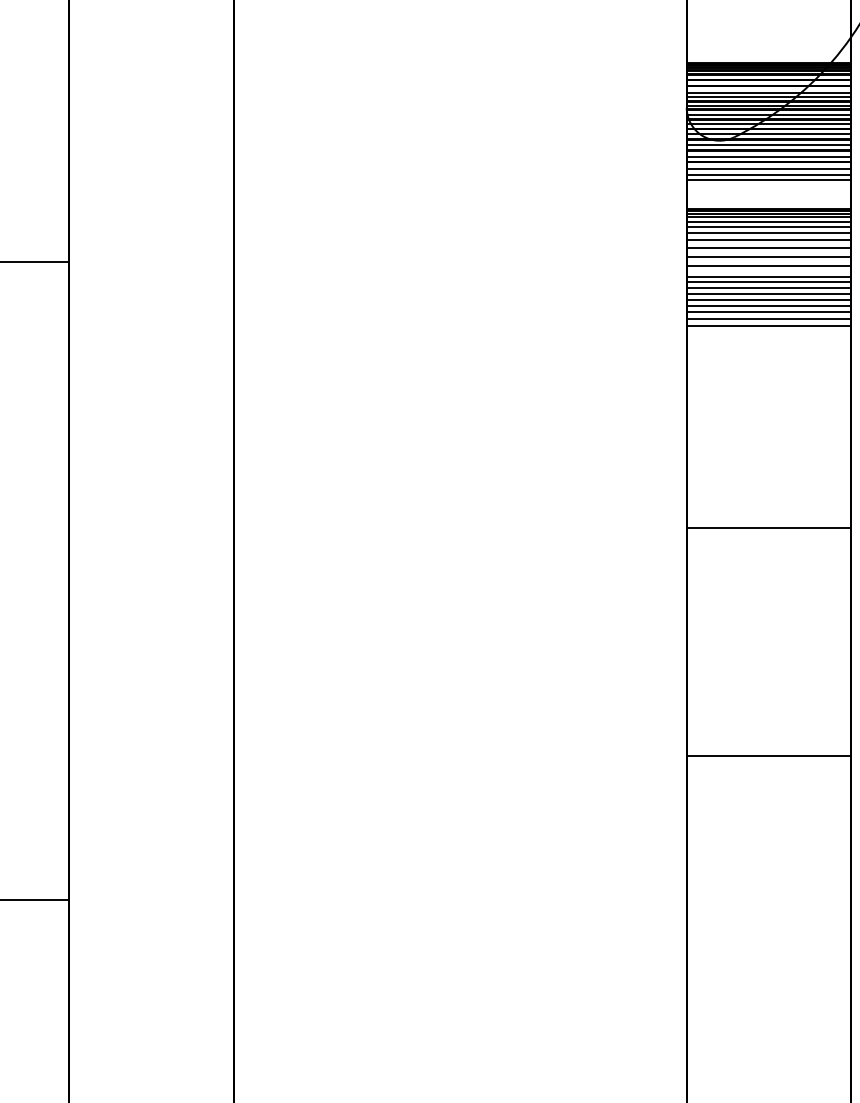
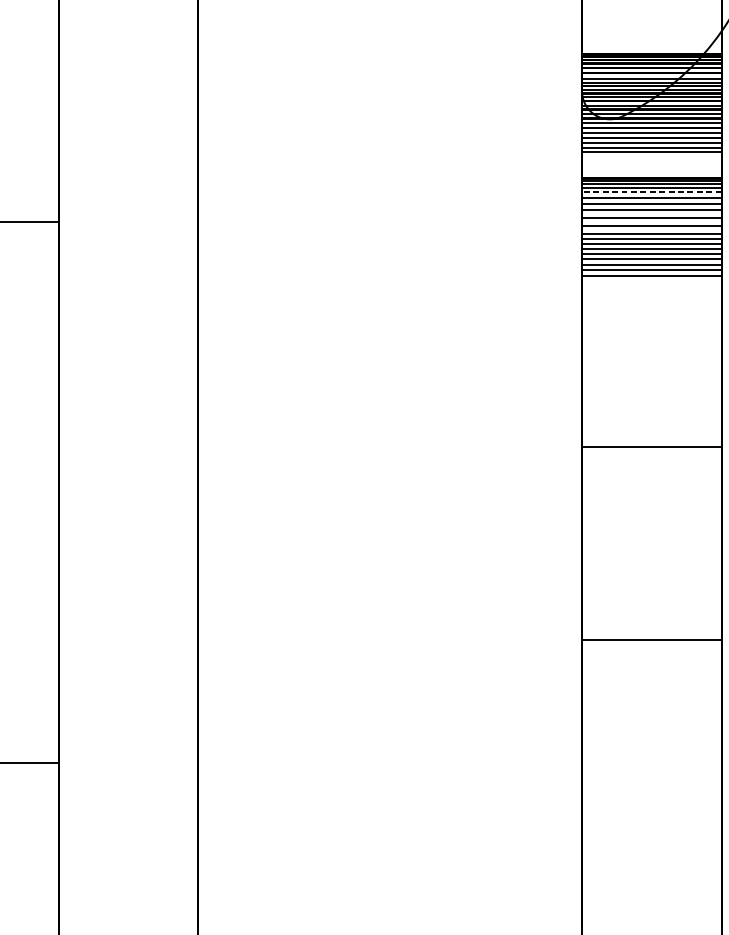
line: (768, 226) -> (651, 192), solid -> dashed

